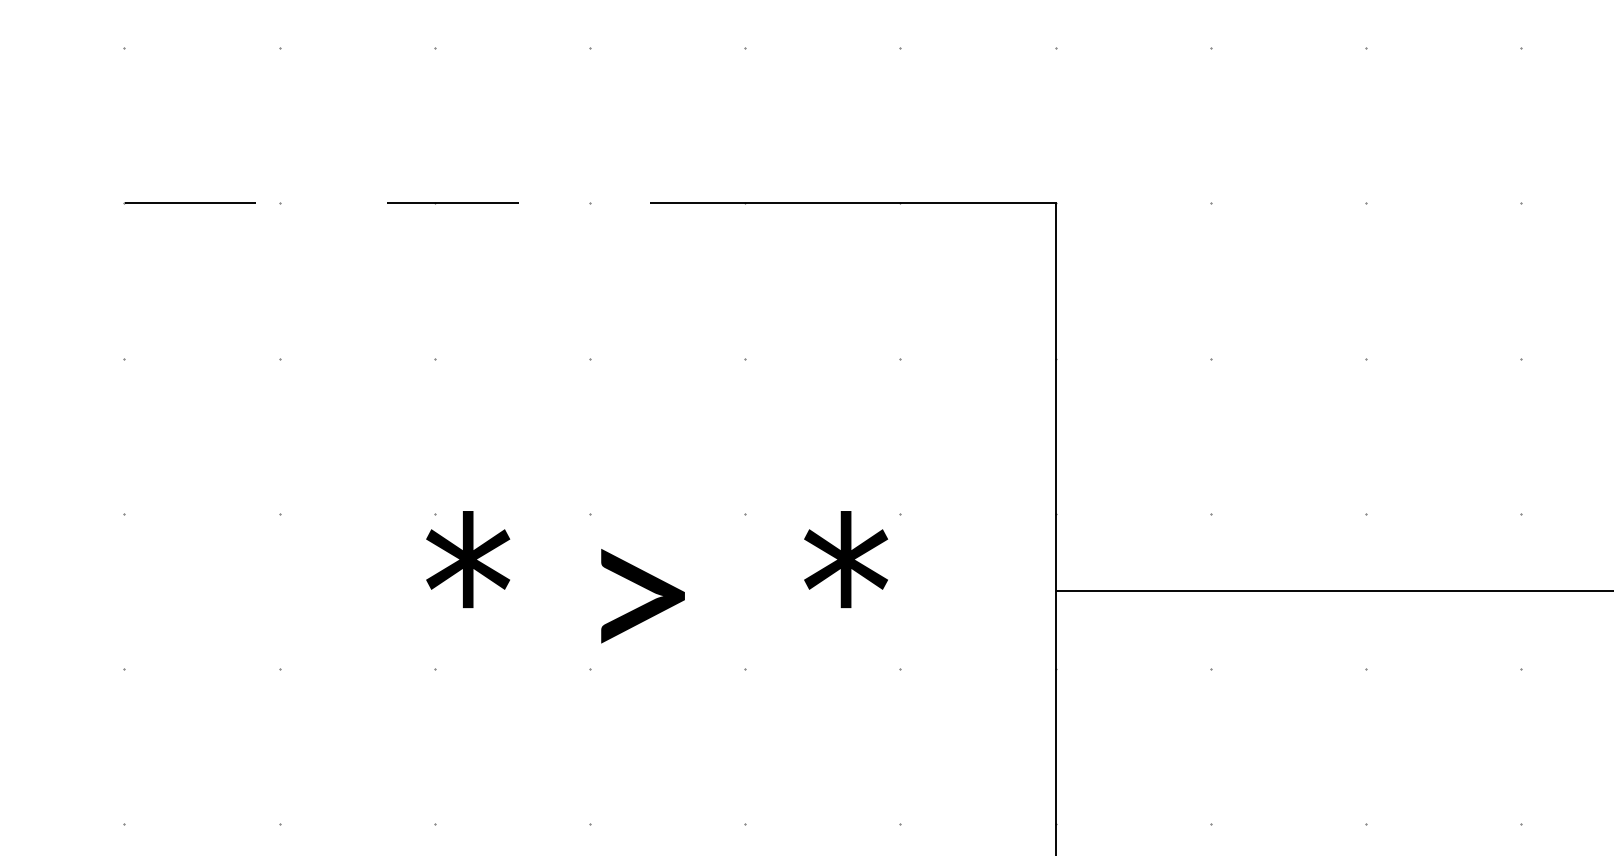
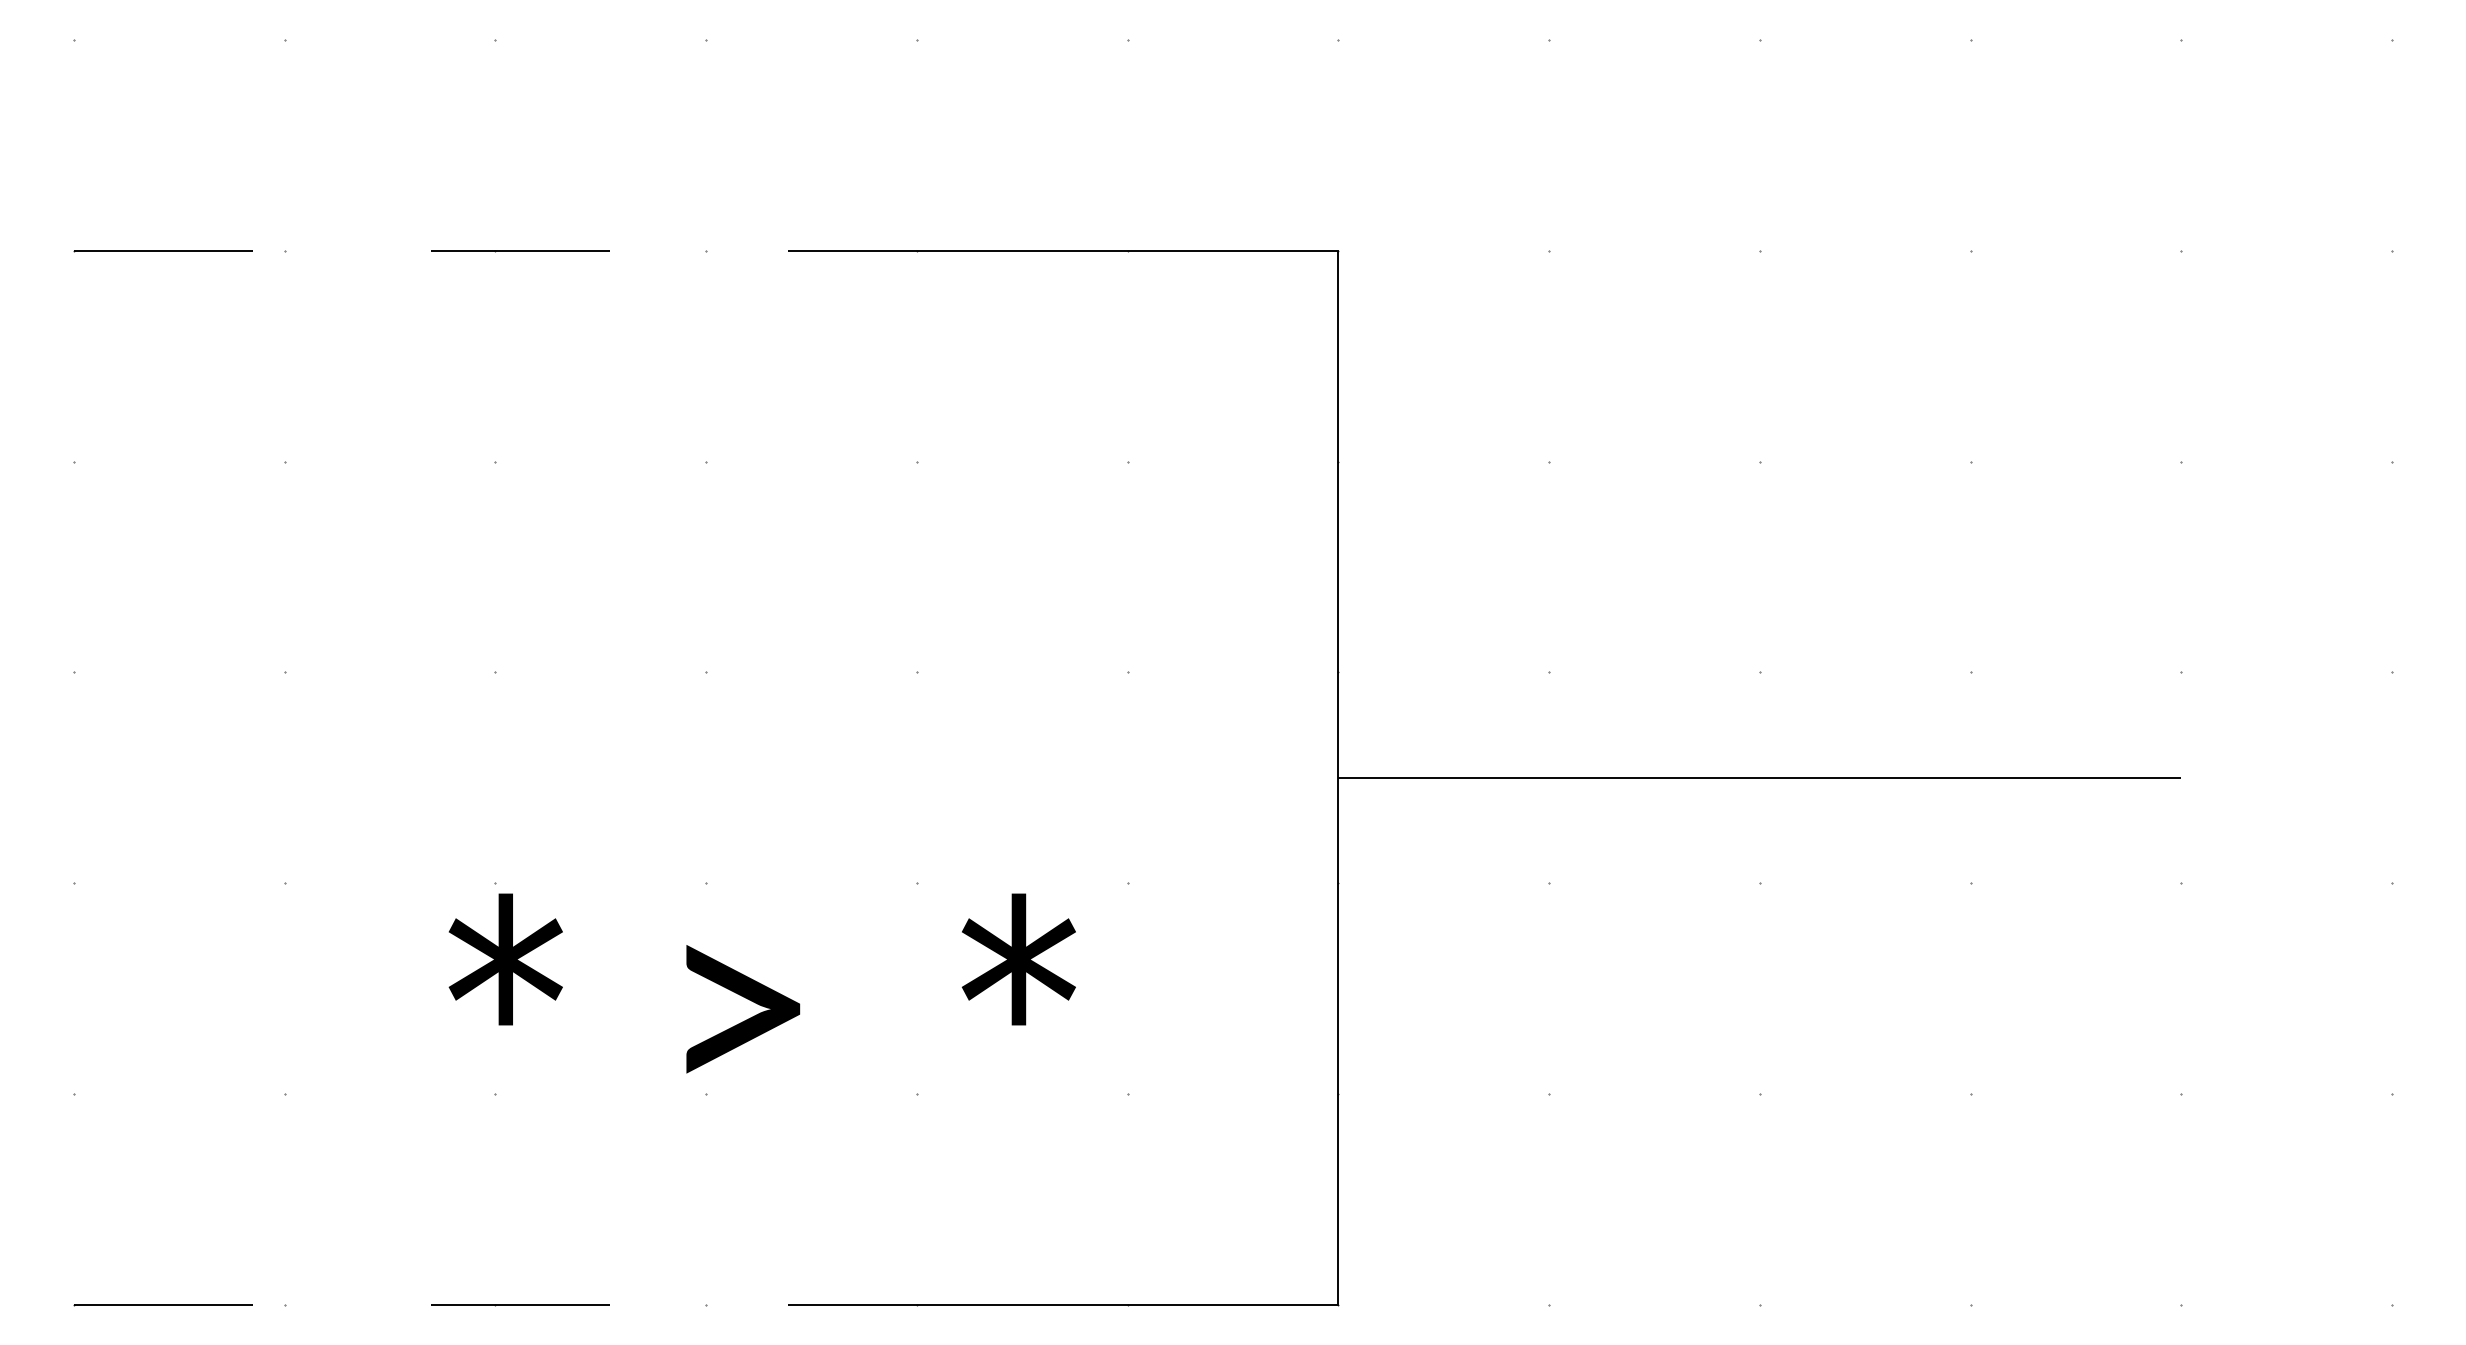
text: (656, 577) -> (761, 983), moved

